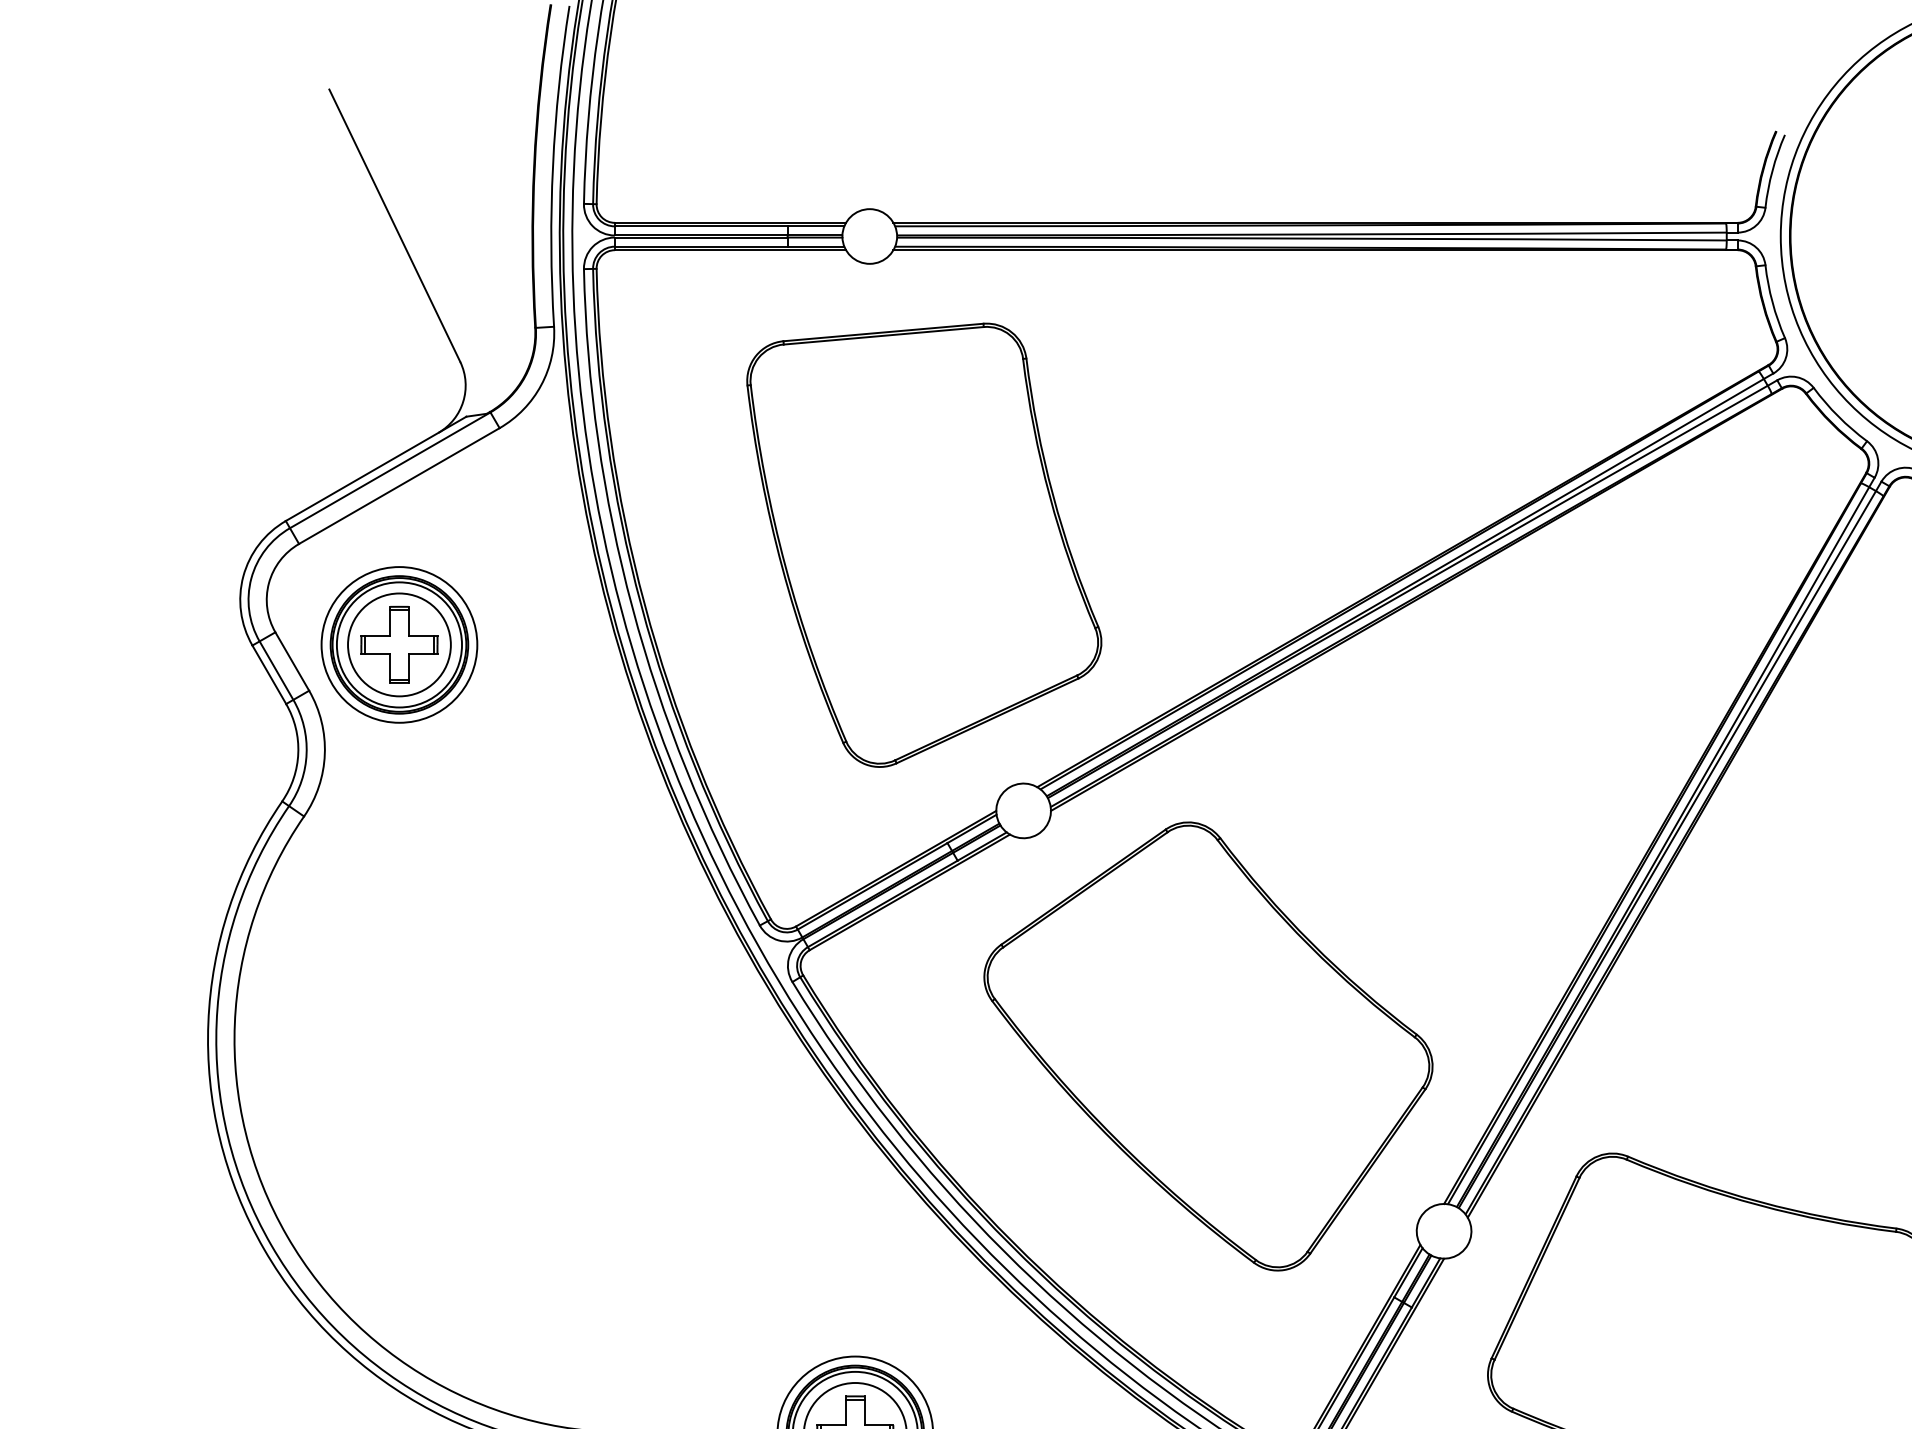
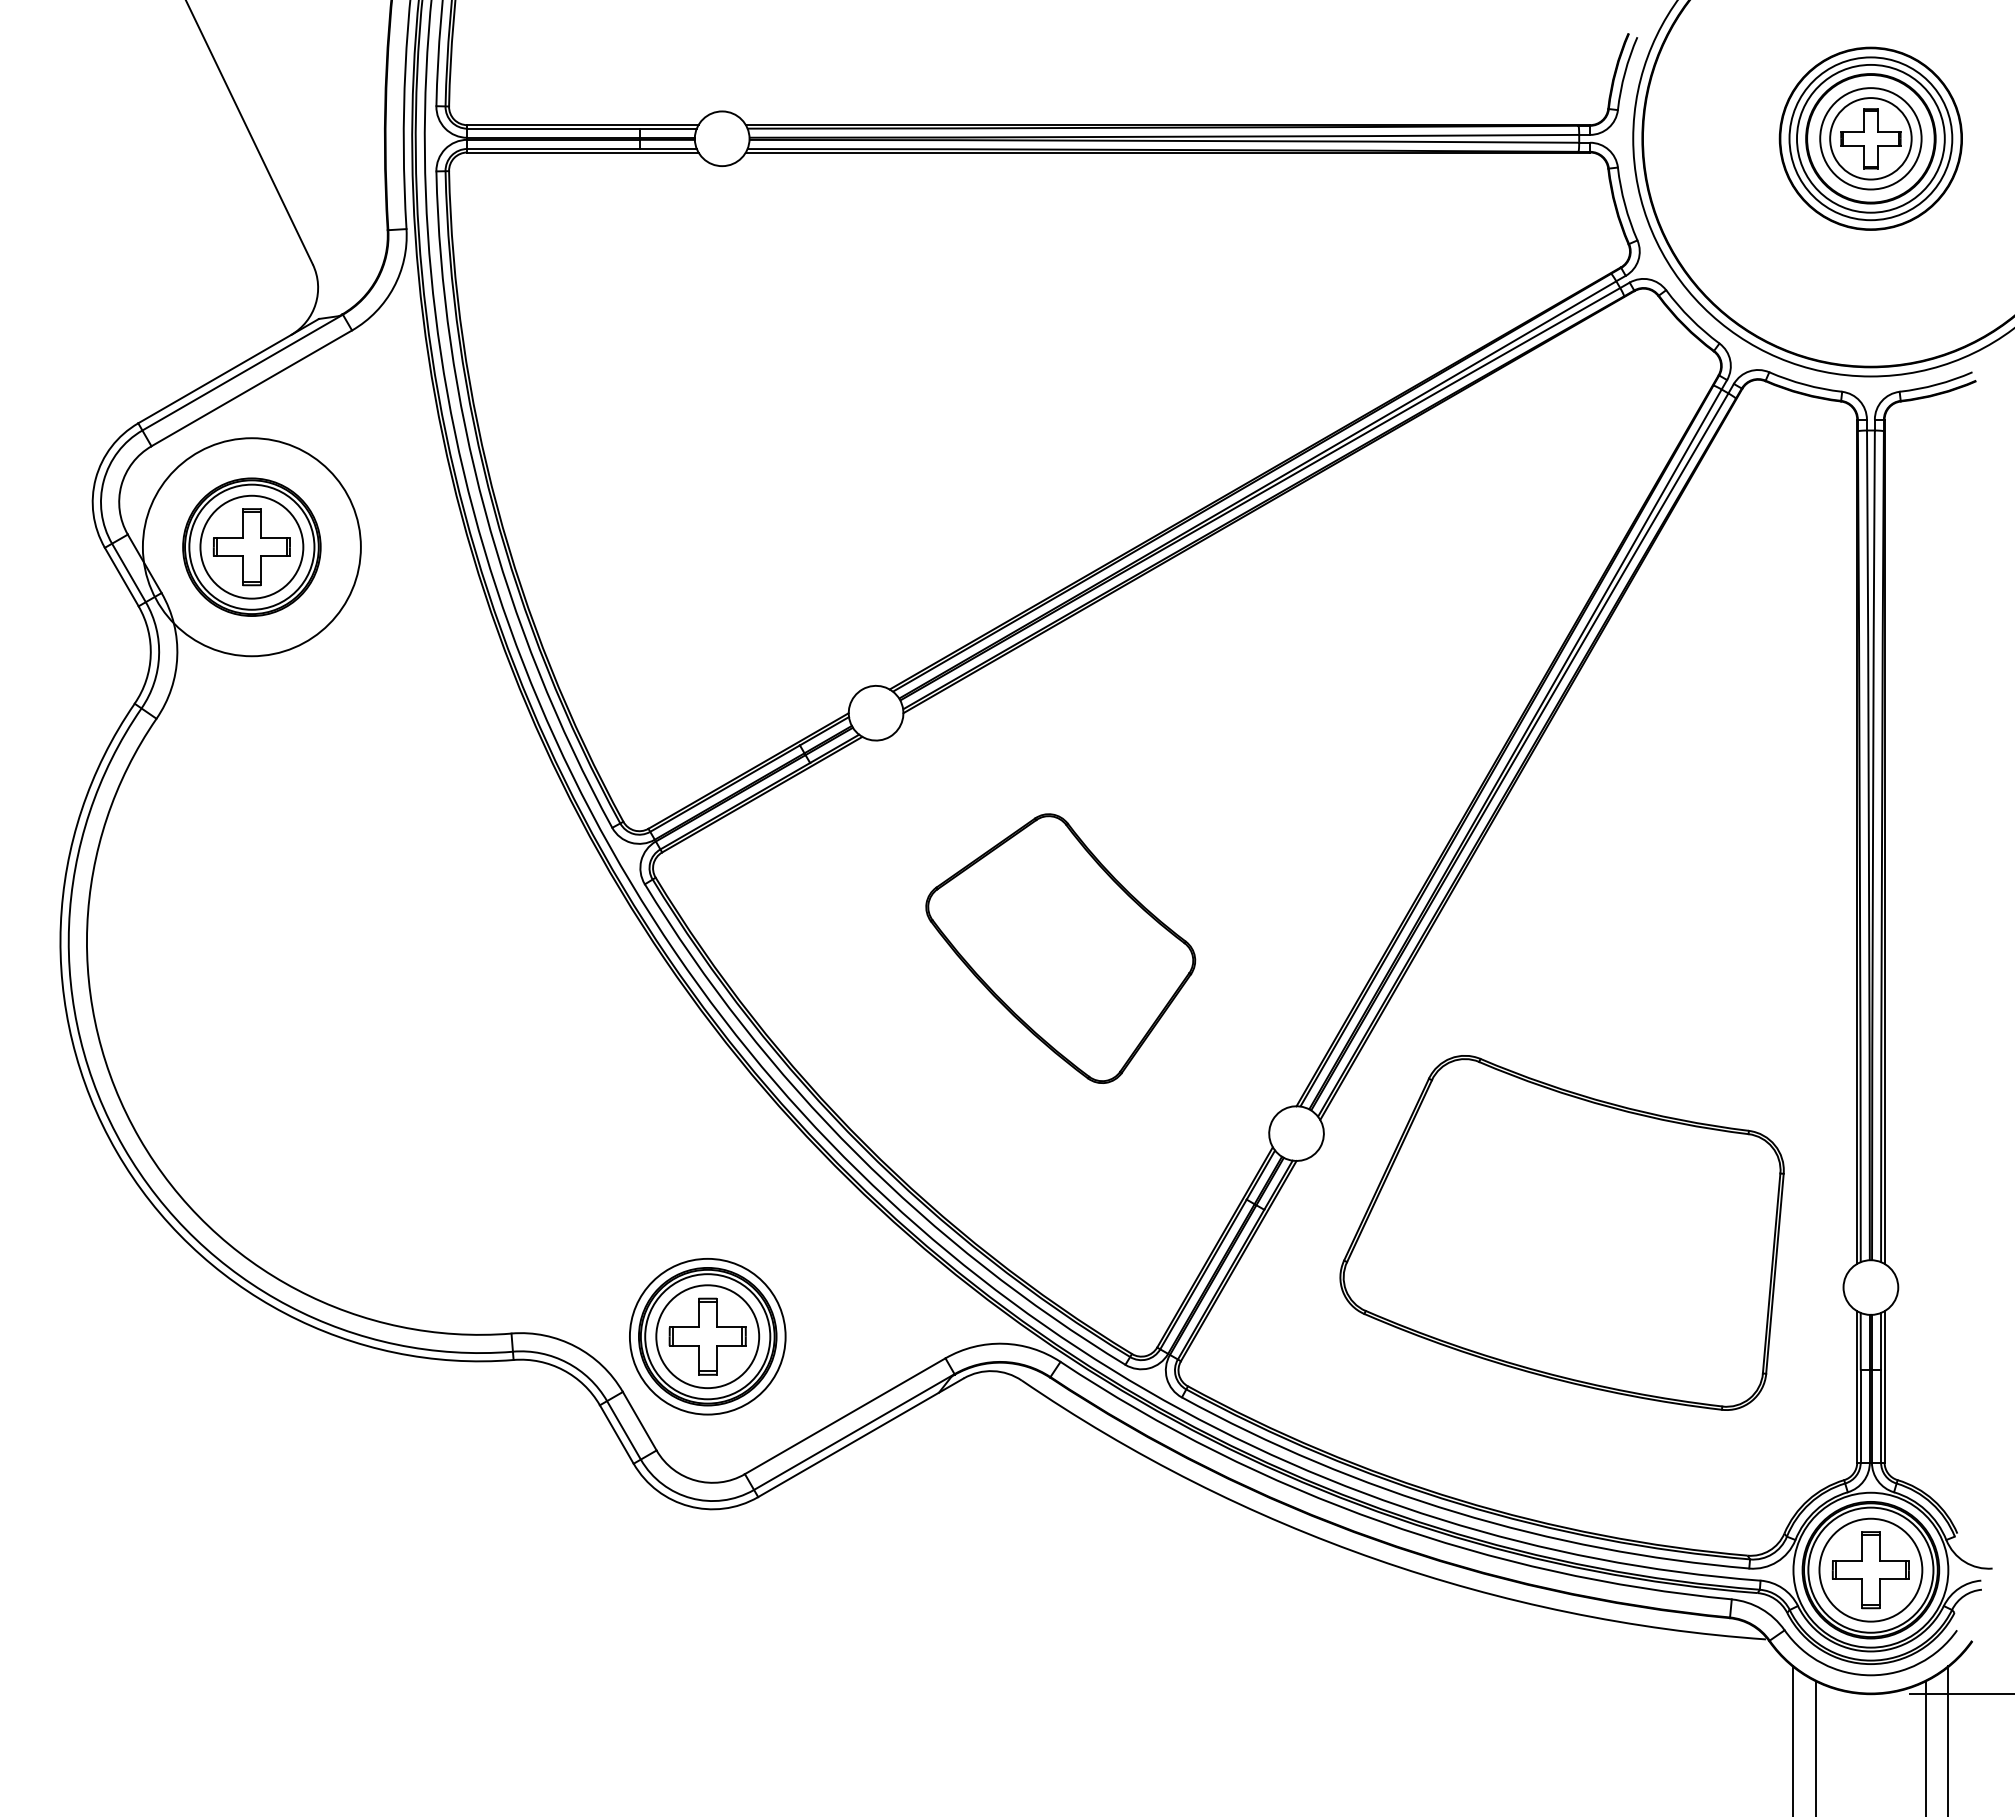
part: (924, 545) -> (776, 447), removed
circle: (399, 645) -> (251, 547), size x1.4
part: (1208, 1046) -> (1060, 948), size x0.6

